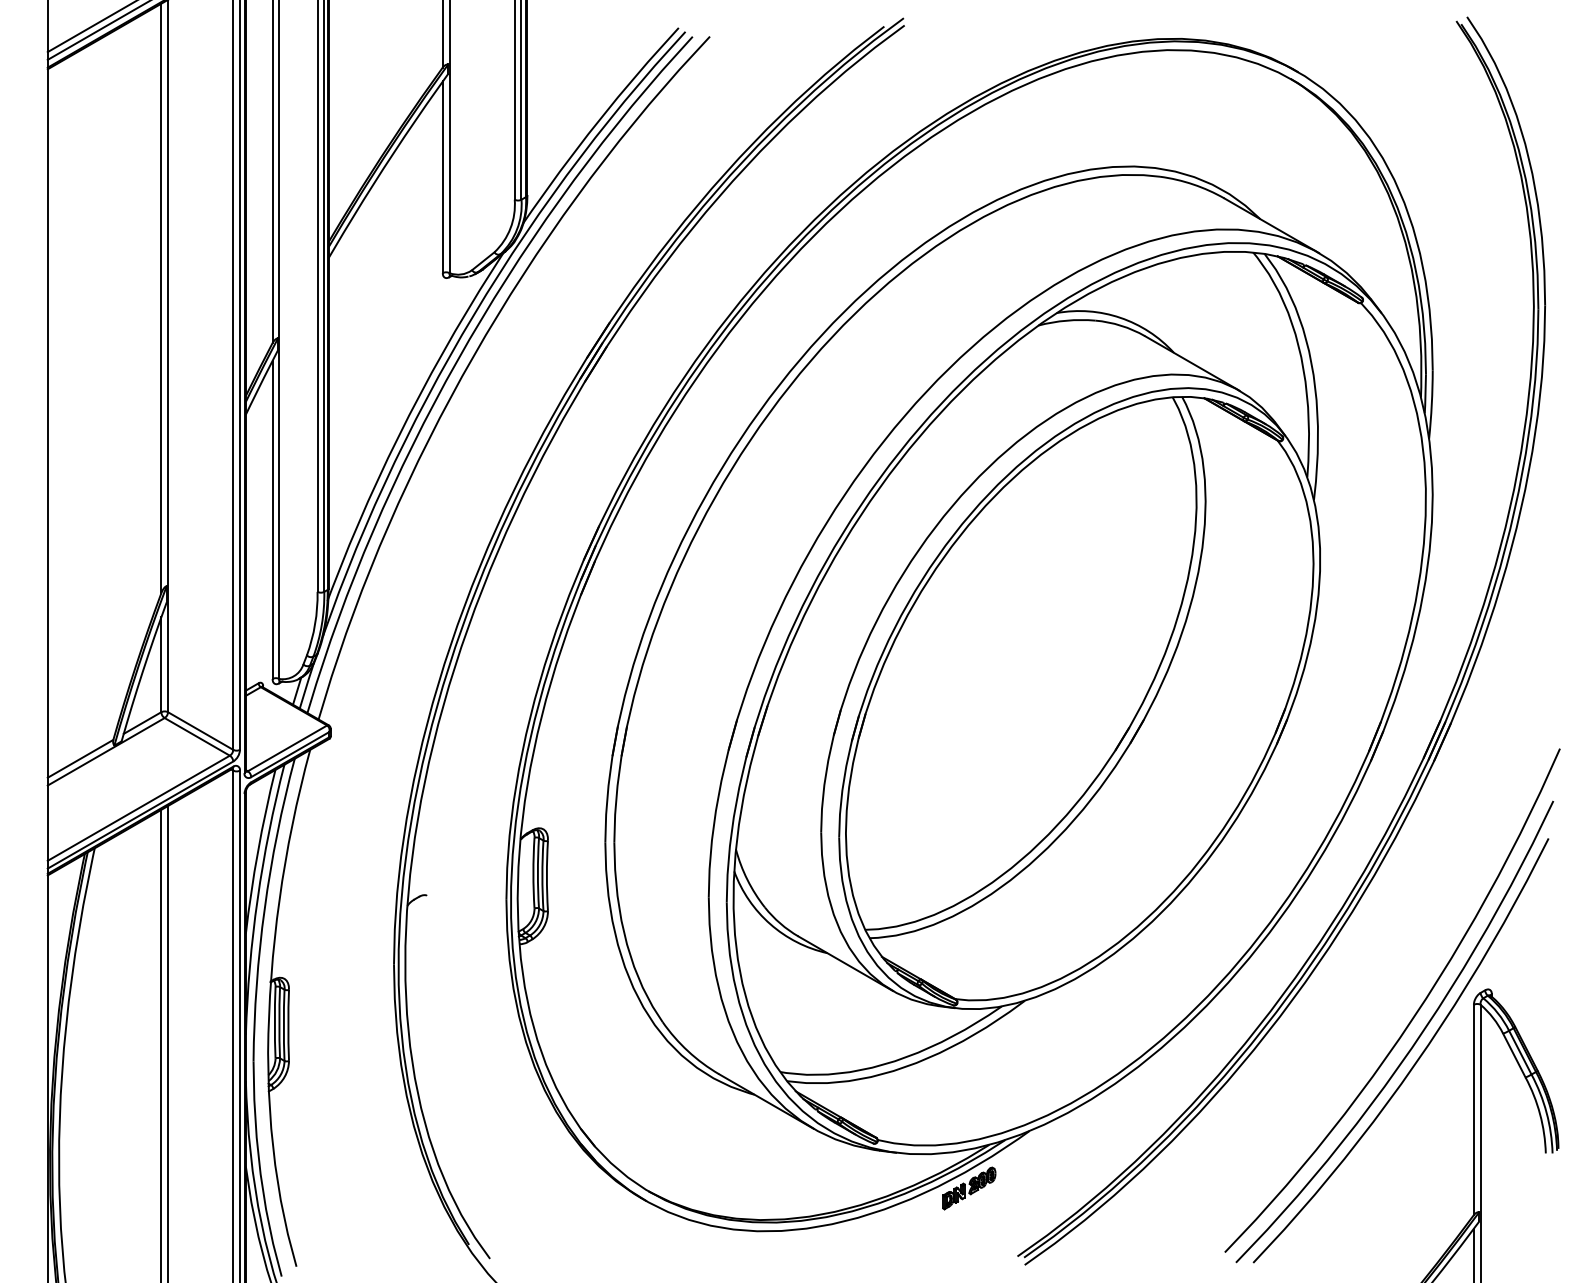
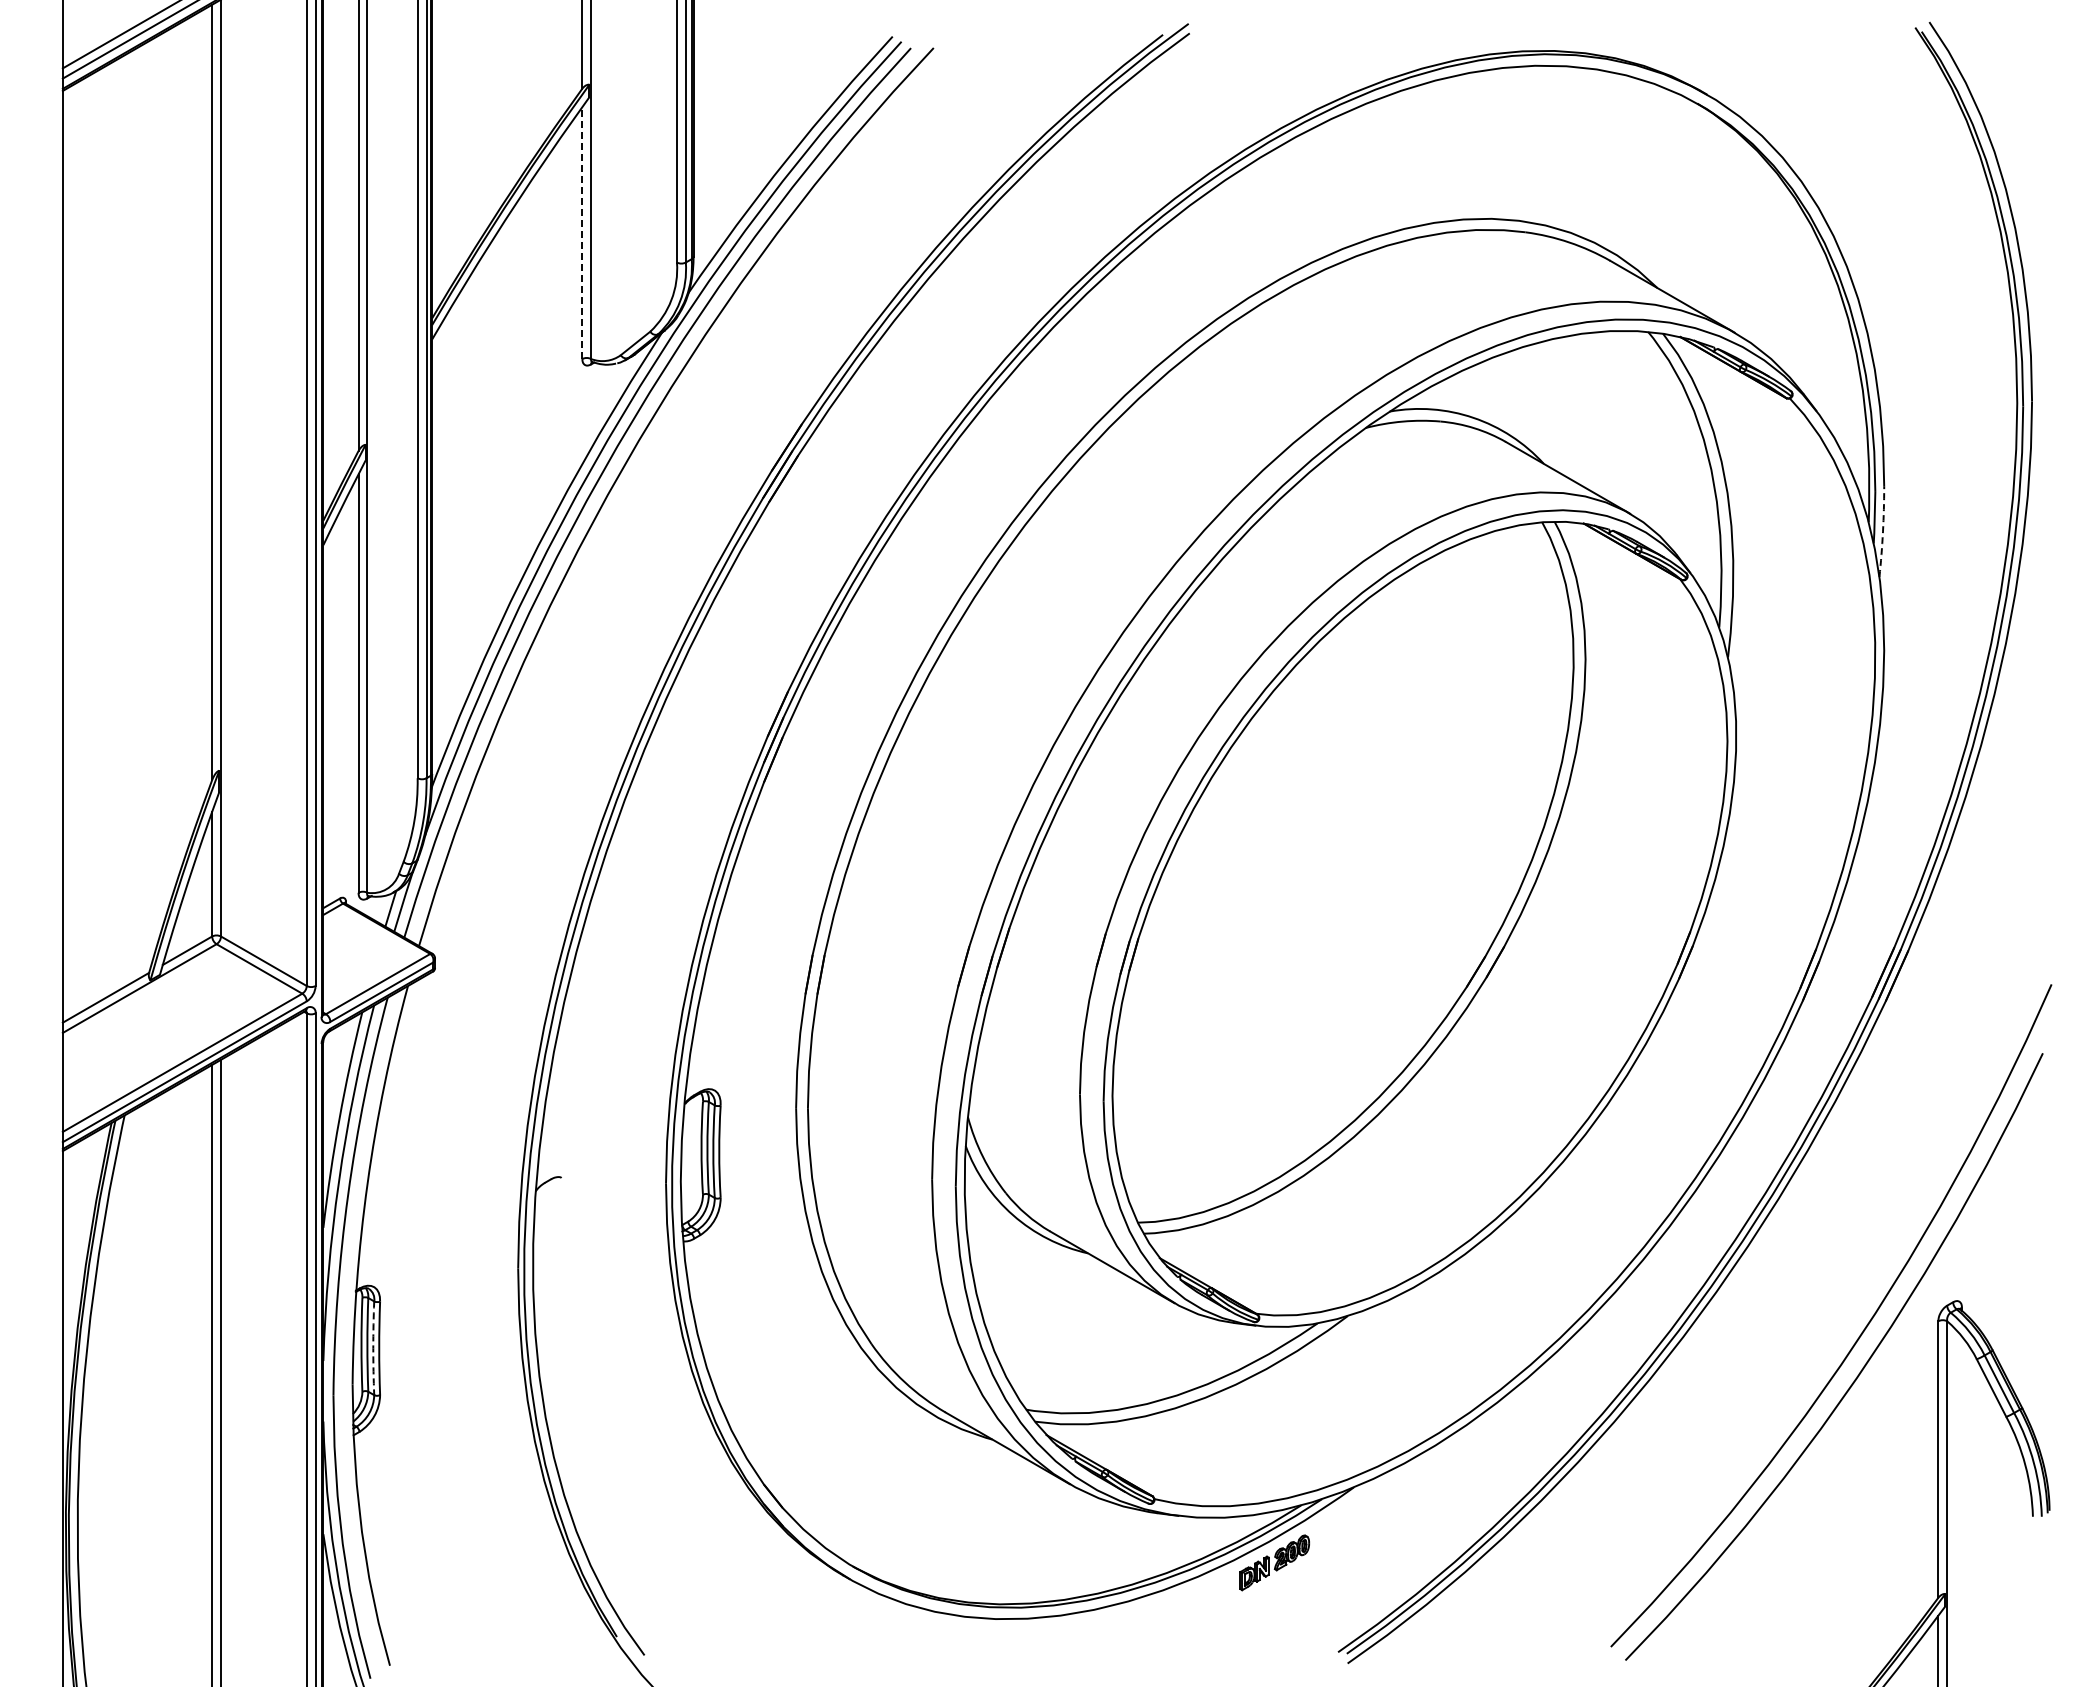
line: (442, 176) -> (582, 232), solid -> dashed
arc: (1431, 404) -> (1882, 531), solid -> dashed
arc: (283, 1025) -> (373, 1348), solid -> dashed
curve: (1415, 1062) -> (1861, 1396), removed

